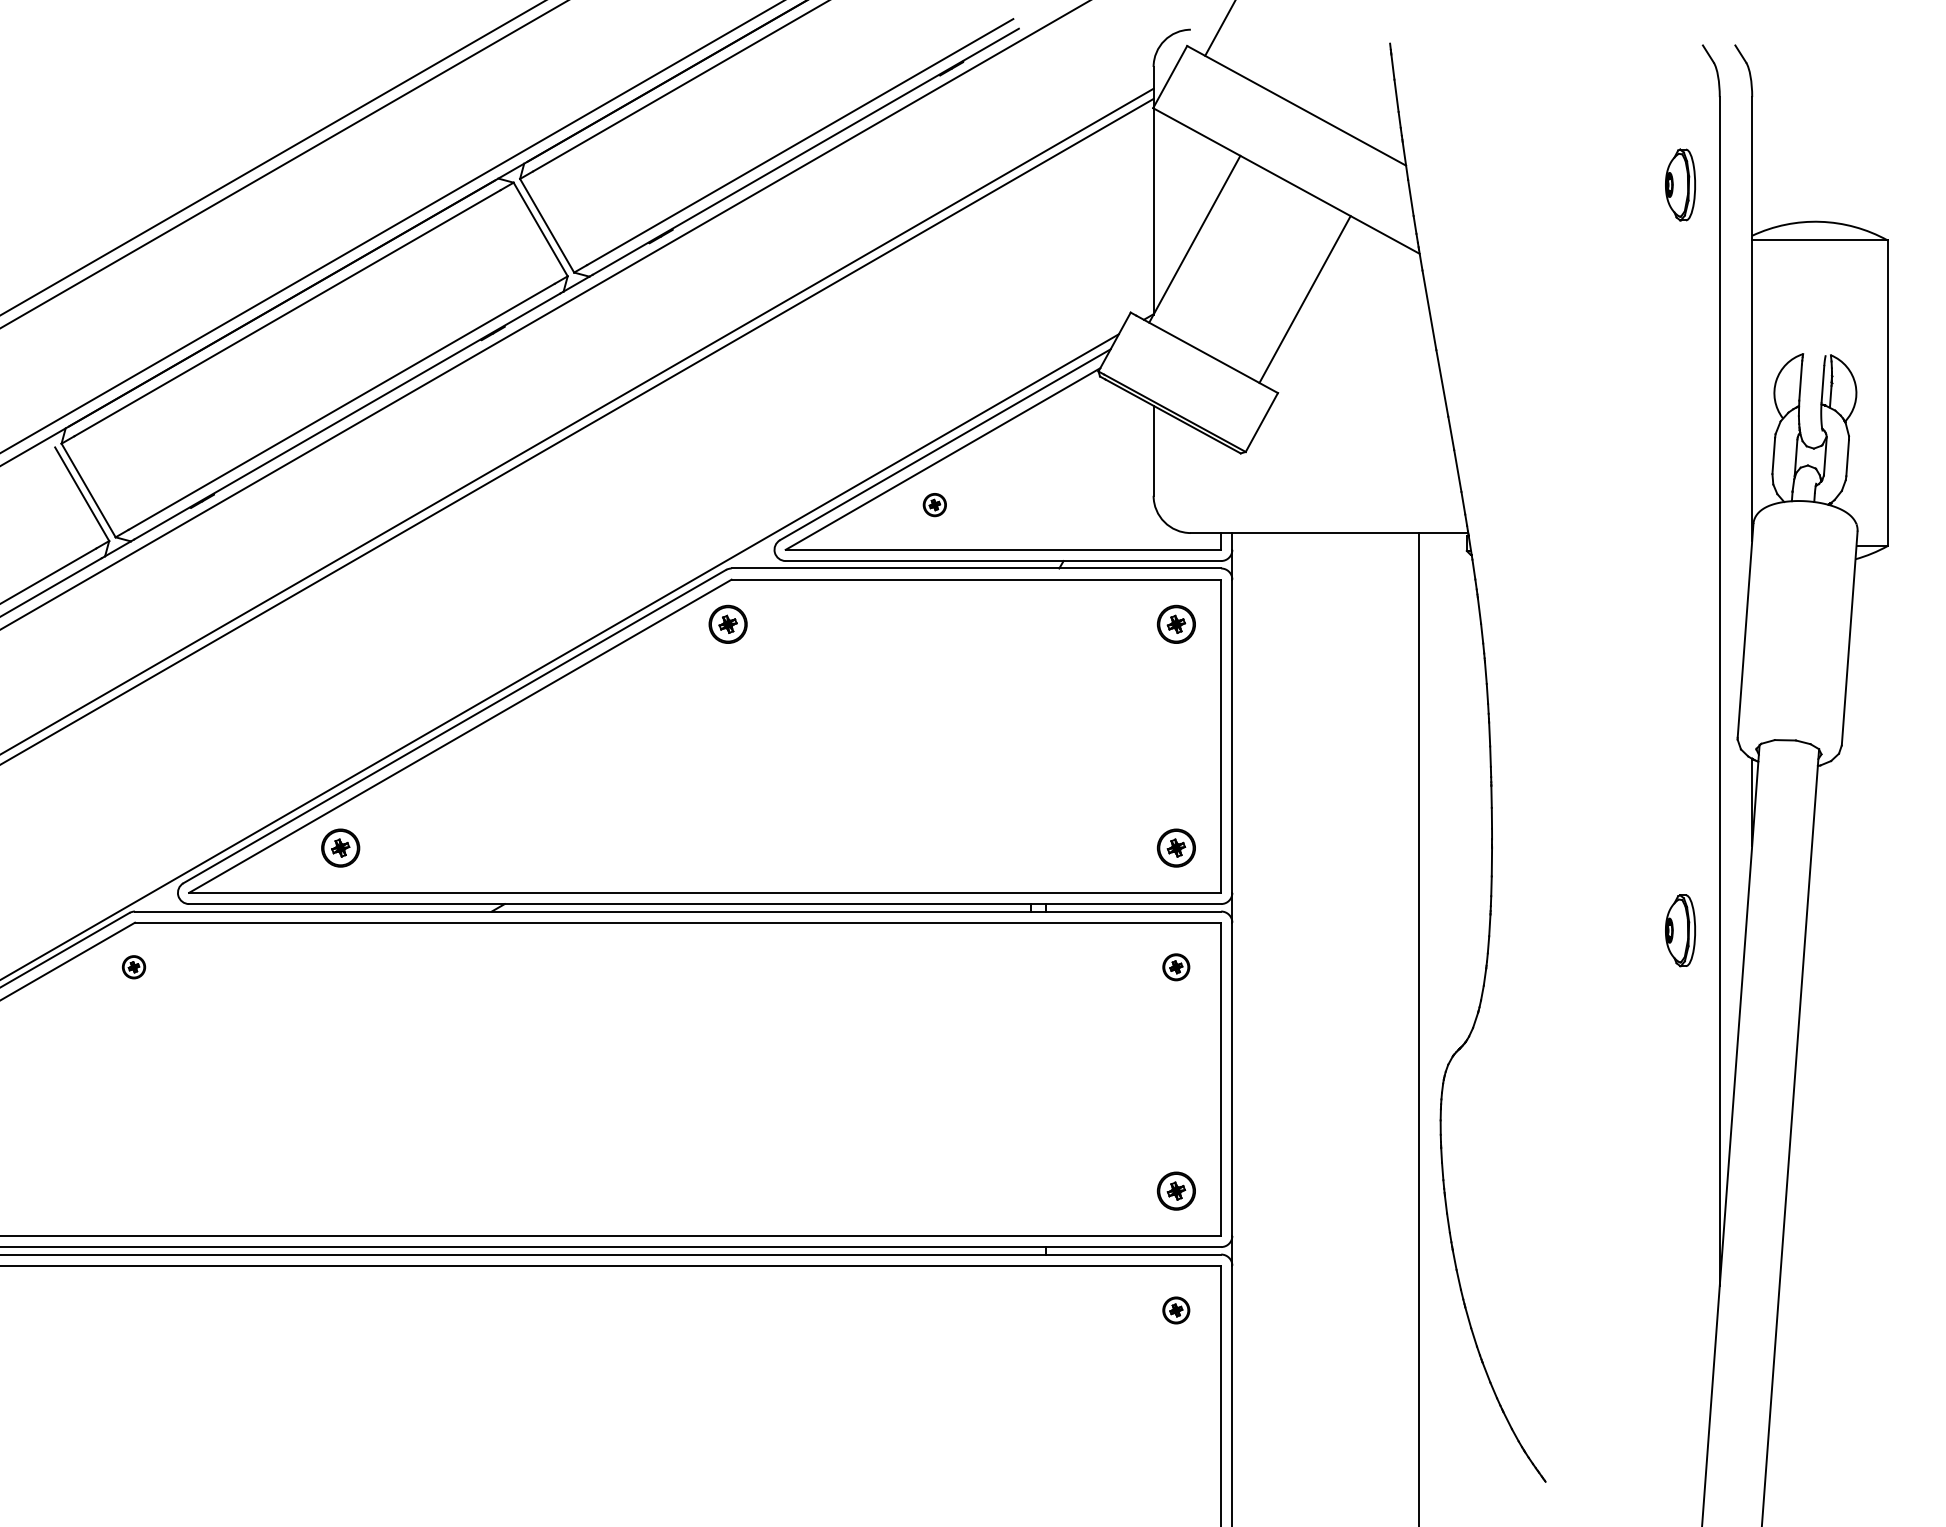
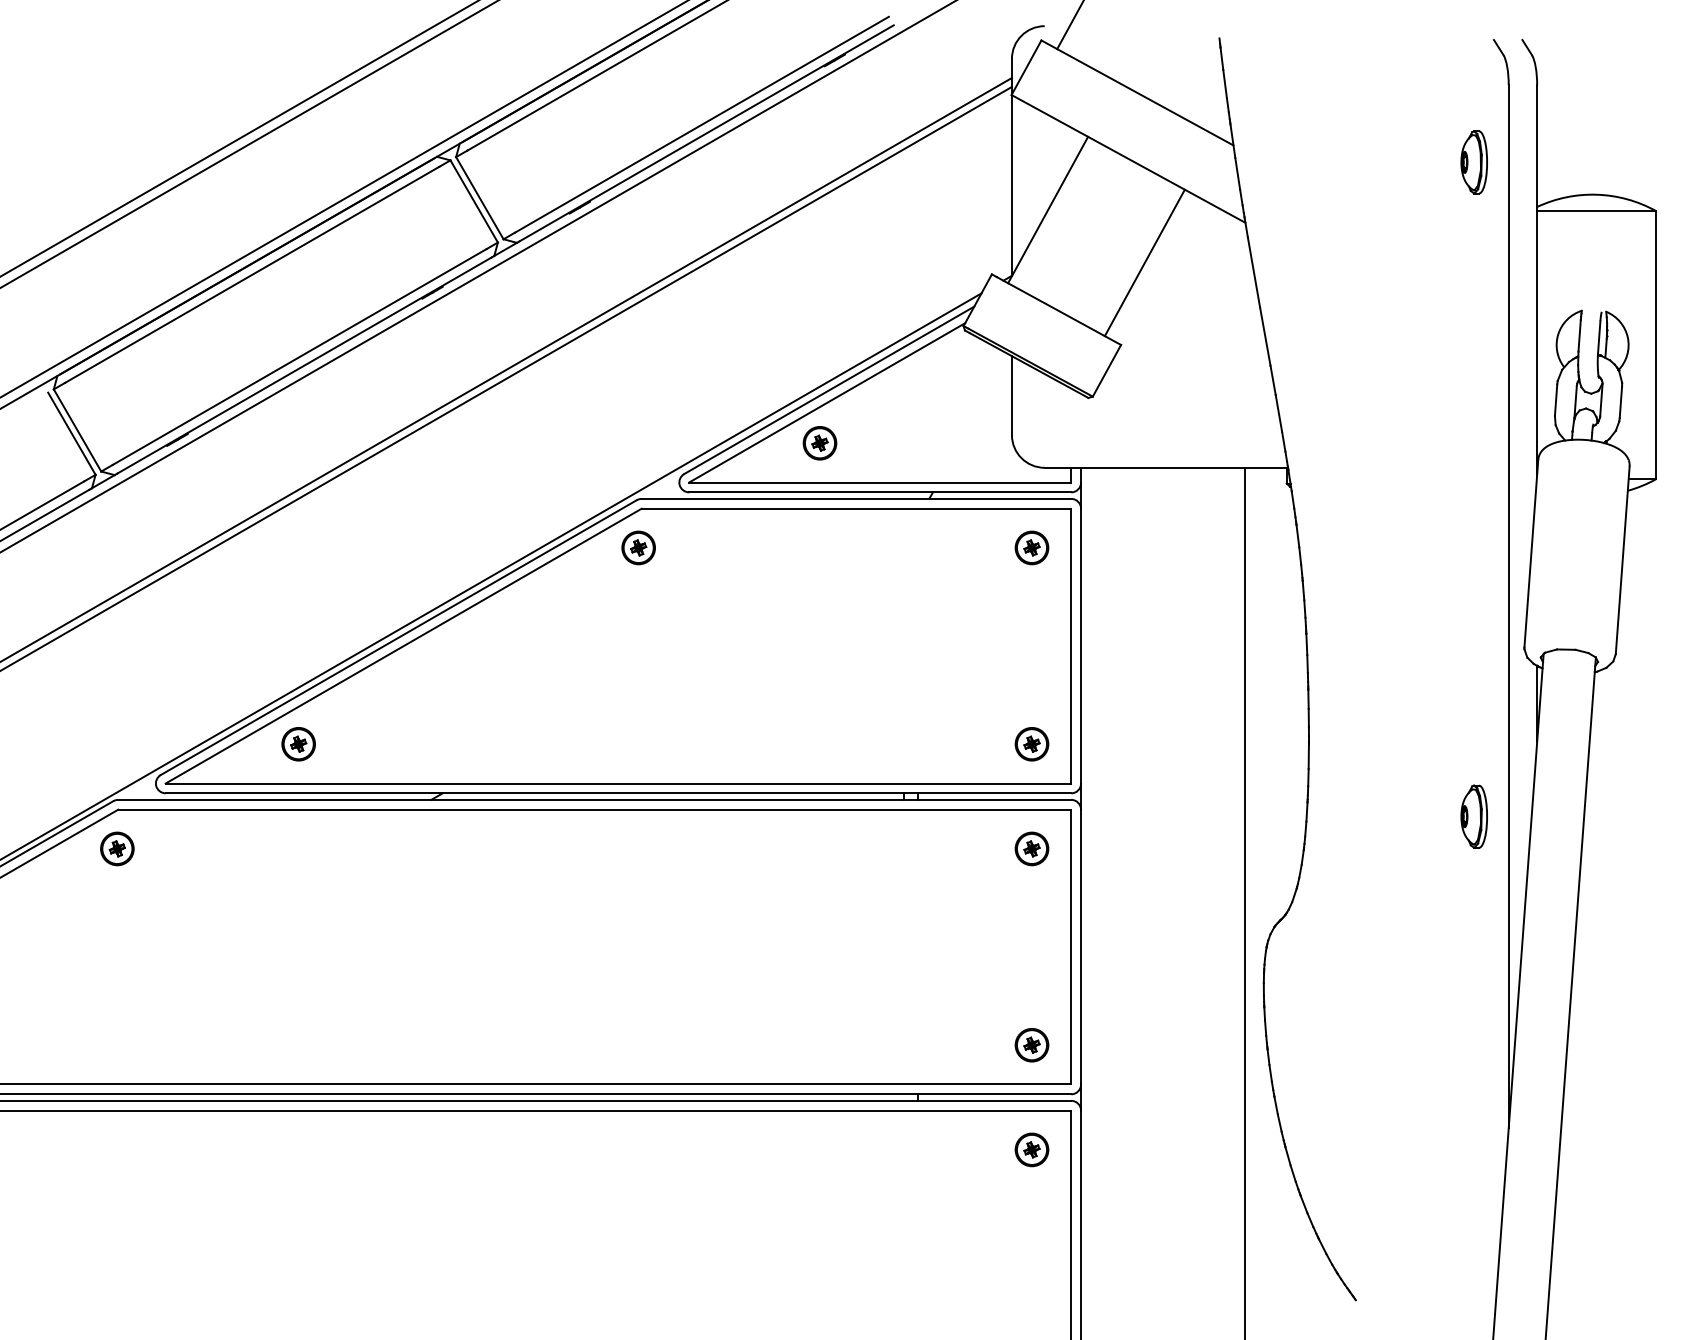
part: (934, 504) -> (819, 442), size x1.67
part: (133, 966) -> (116, 848), size x1.67
part: (1175, 966) -> (1031, 848), size x1.43
part: (1175, 1310) -> (1031, 1149), size x1.43

